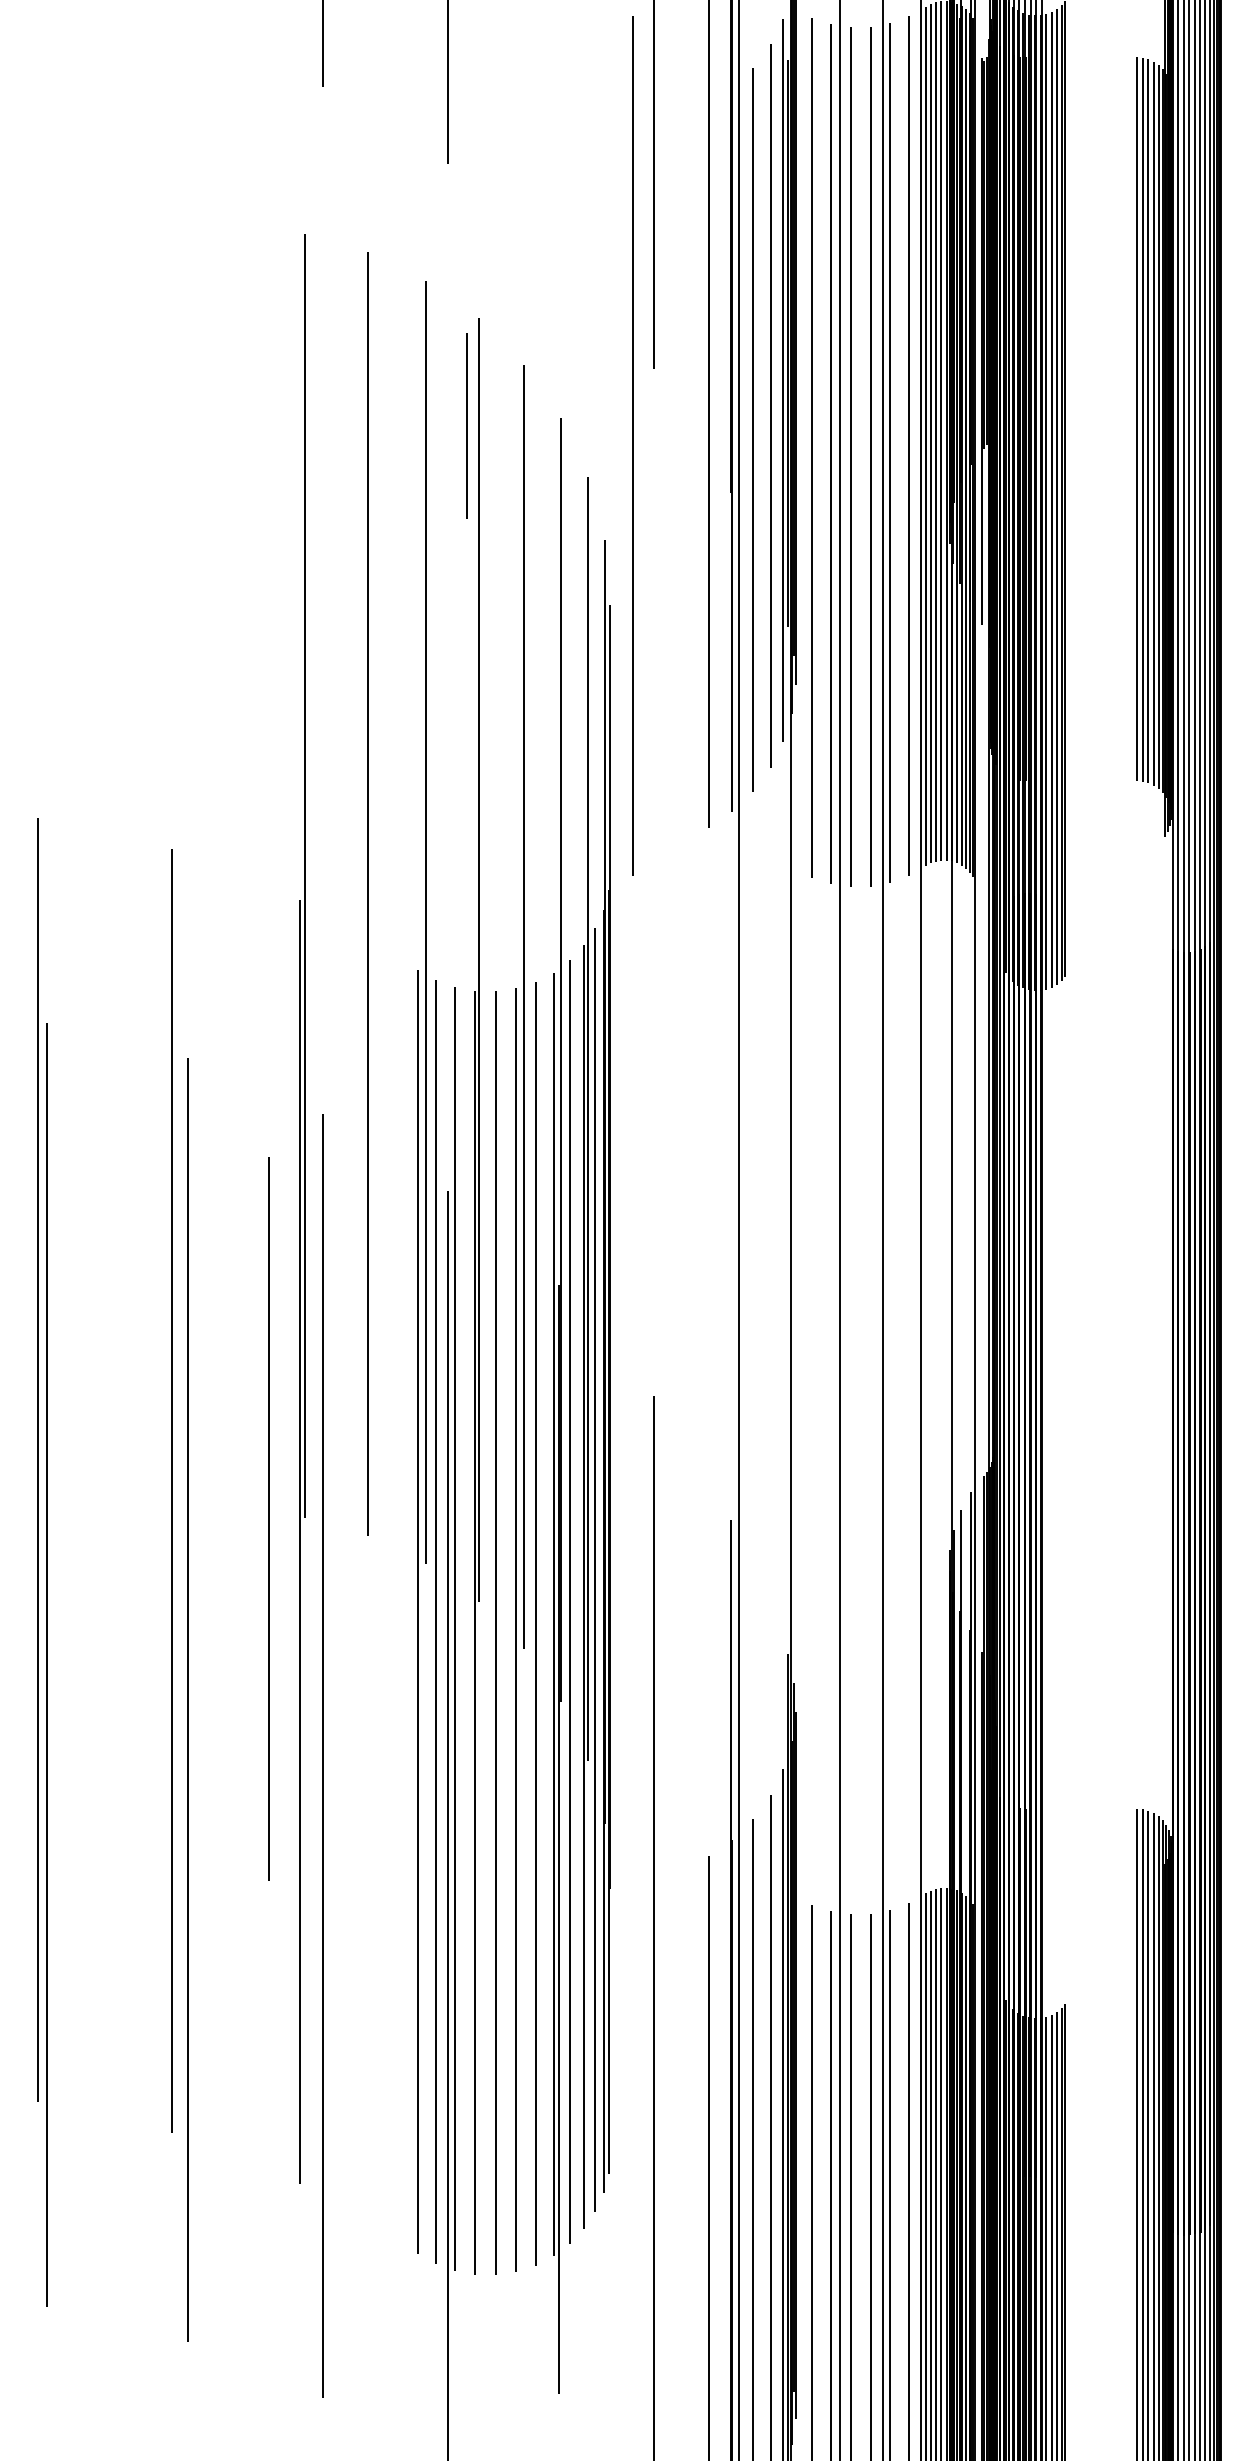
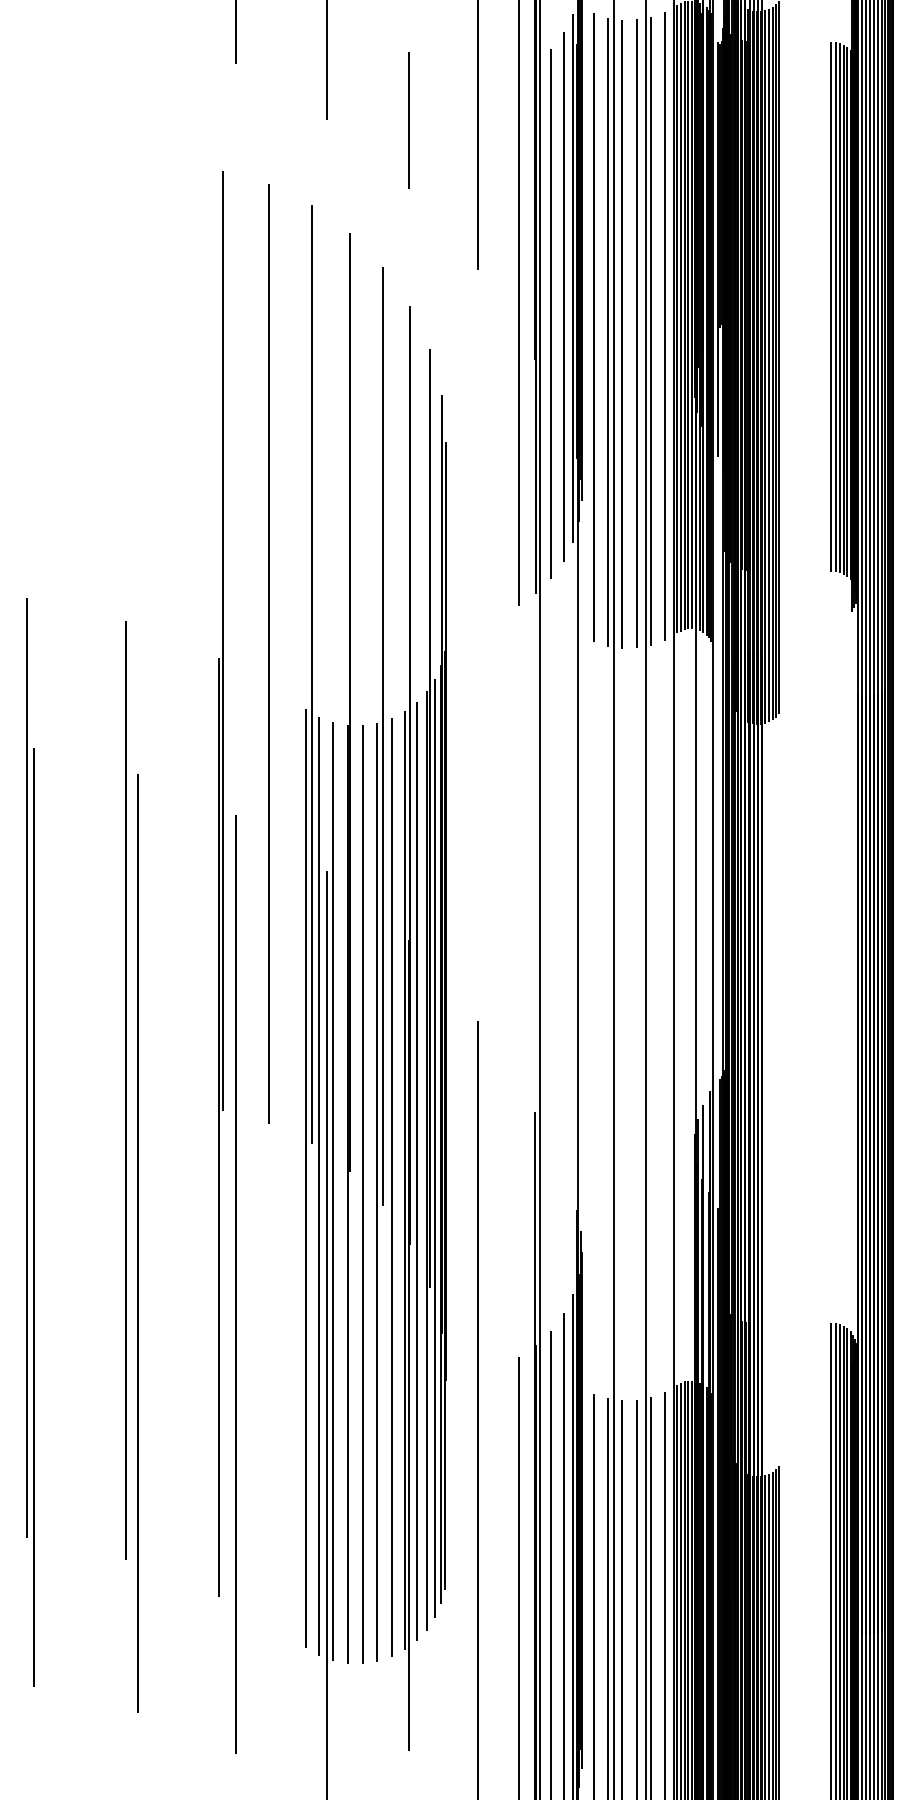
line: (466, 425) -> (408, 120), moved
line: (632, 445) -> (462, 325), removed
line: (268, 1518) -> (196, 1110), removed

